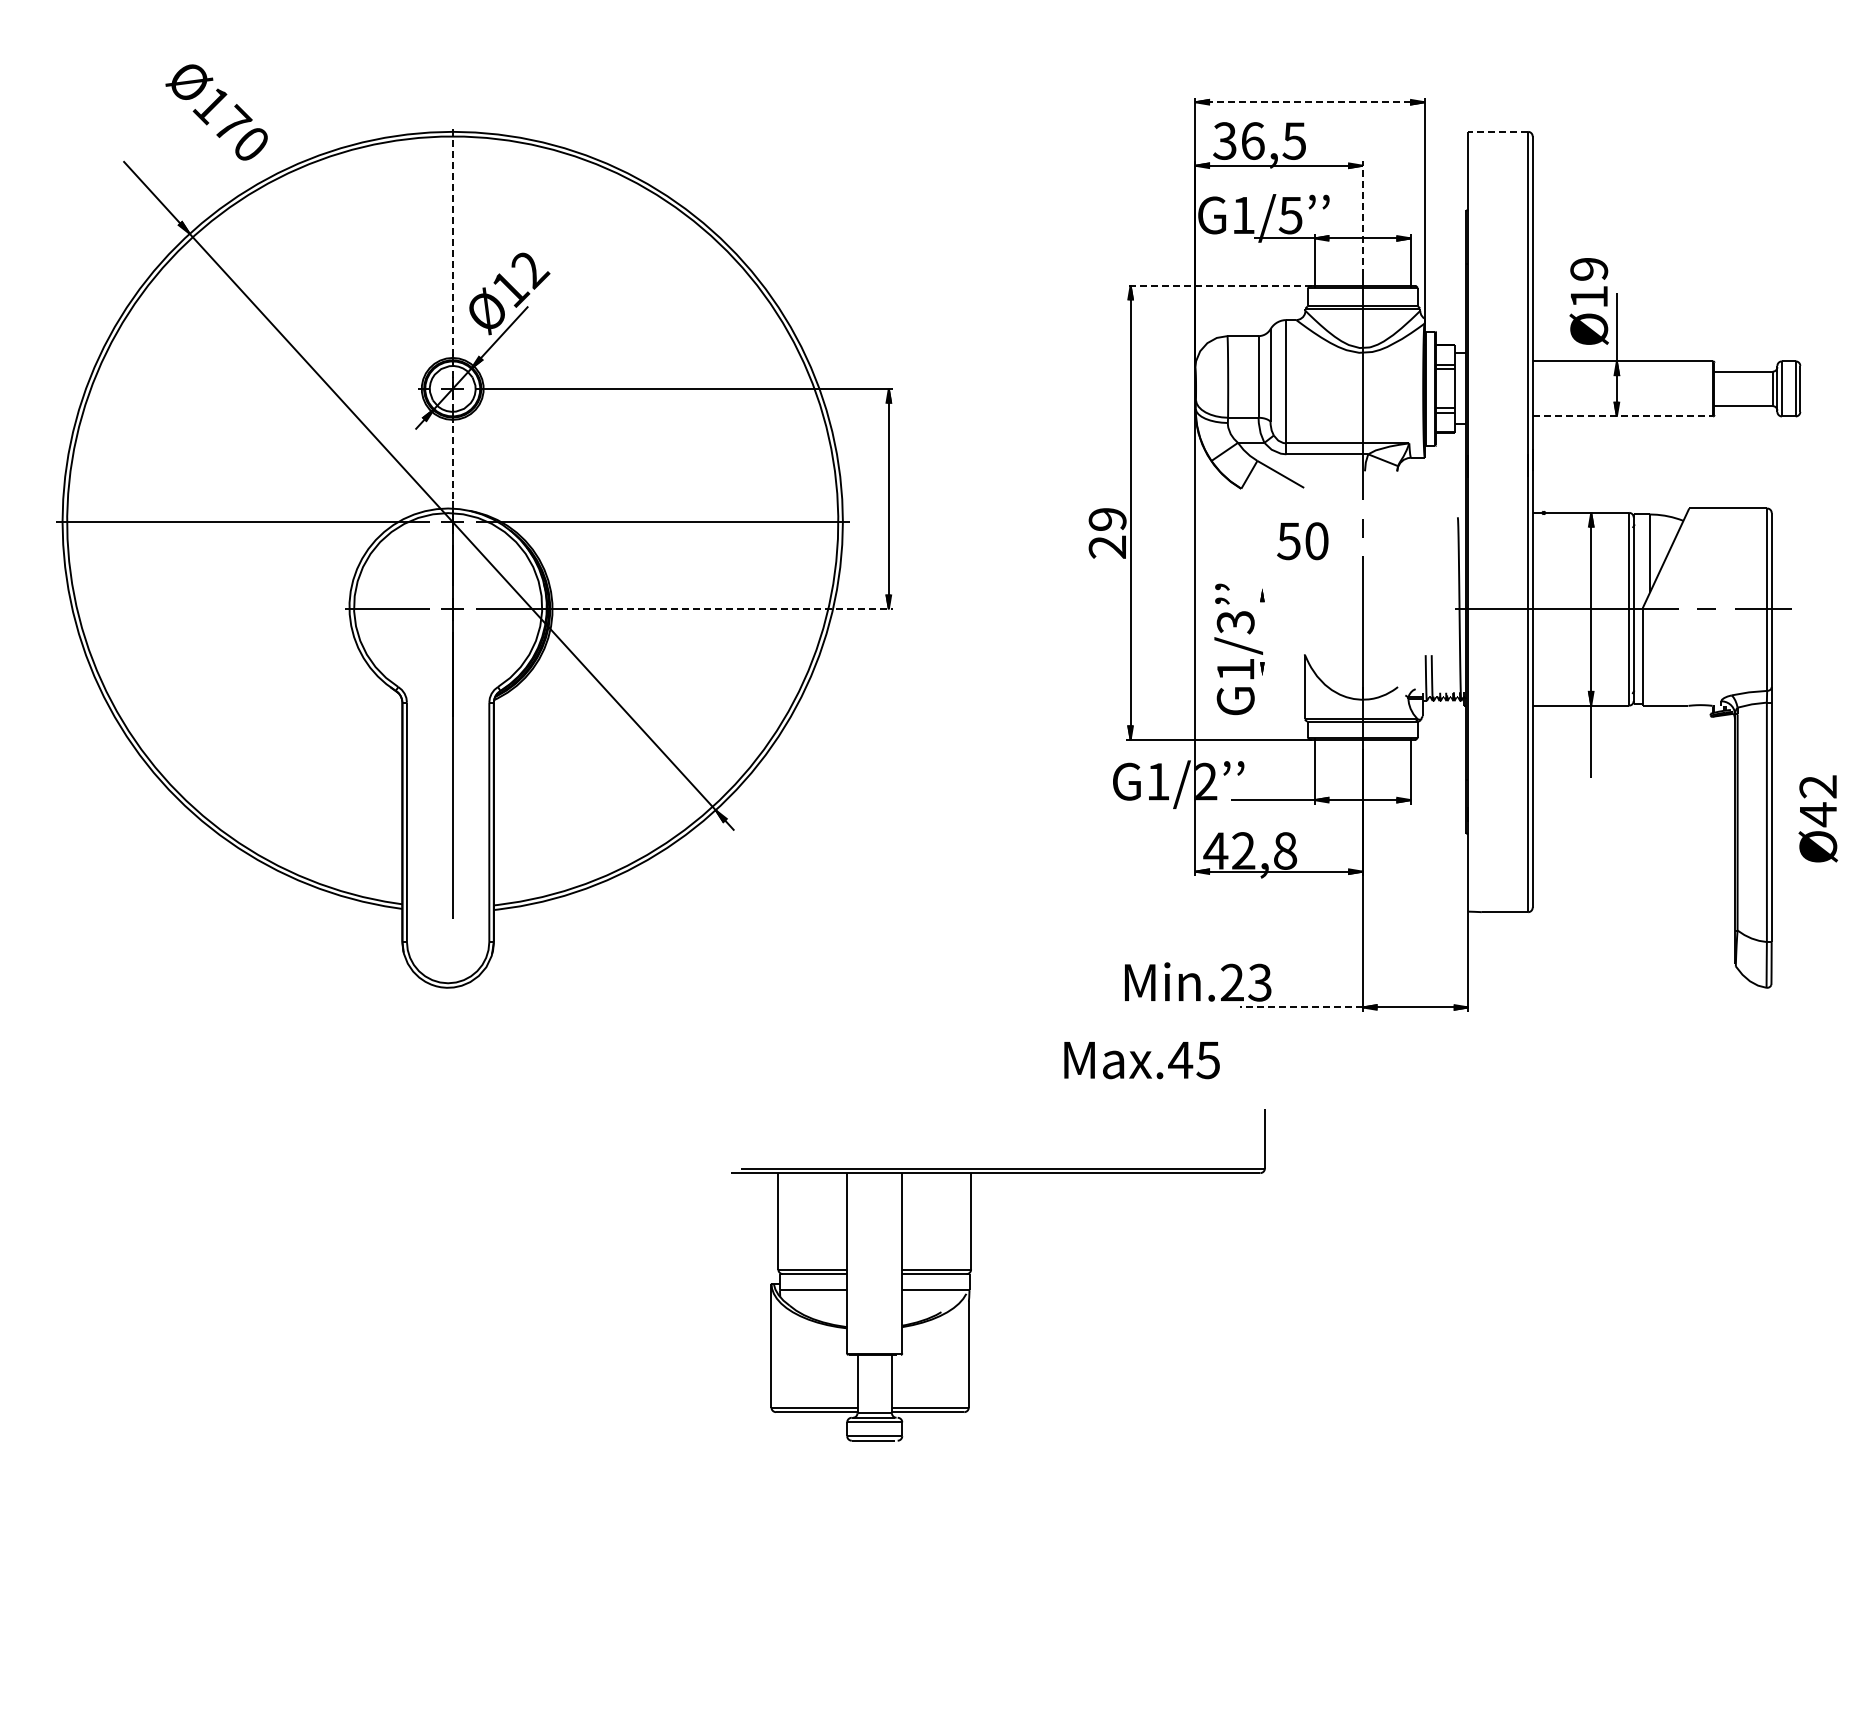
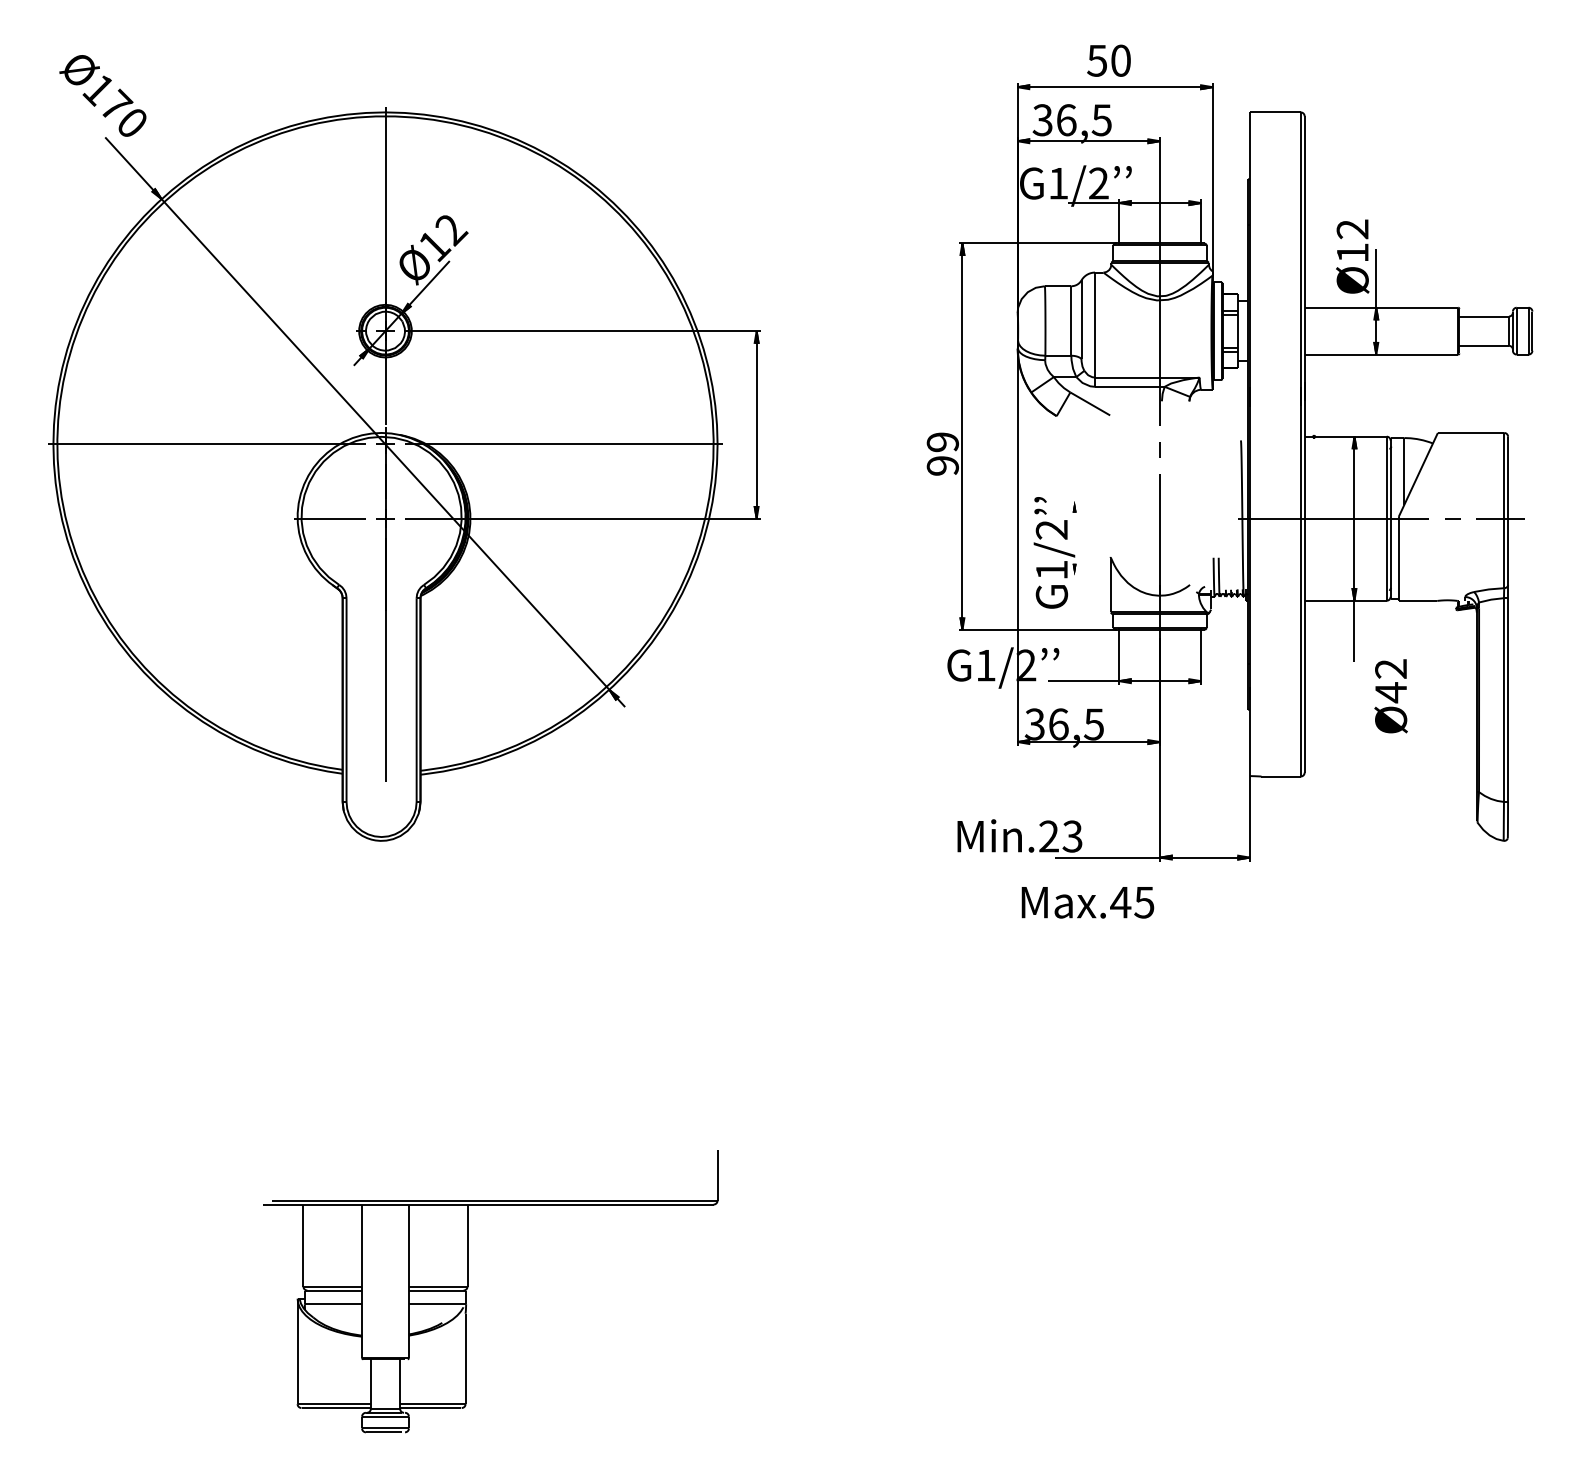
line: (1310, 102) -> (1115, 87), dashed -> solid
text: (216, 112) -> (102, 95), moved
line: (1498, 131) -> (1275, 112), dashed -> solid
text: (1290, 215) -> (1098, 183), G1/5 -> G1/2
line: (1362, 218) -> (1159, 186), dashed -> solid
text: (1589, 268) -> (1353, 228), Ø19 -> Ø12
line: (1218, 285) -> (1037, 243), dashed -> solid
line: (452, 311) -> (385, 265), dashed -> solid
line: (1623, 416) -> (1381, 354), dashed -> solid
text: (1302, 541) -> (1108, 61), moved
text: (1107, 546) -> (942, 465), 29 -> 99
line: (727, 609) -> (619, 518), dashed -> solid
text: (1235, 622) -> (1051, 529), G1/3 -> G1/2
text: (1817, 818) -> (1390, 695), moved
text: (1250, 850) -> (1064, 724), 42,8 -> 36,5
line: (1300, 1007) -> (1107, 857), dashed -> solid
text: (1141, 1060) -> (1087, 902), moved
part: (971, 1272) -> (467, 1289), moved

